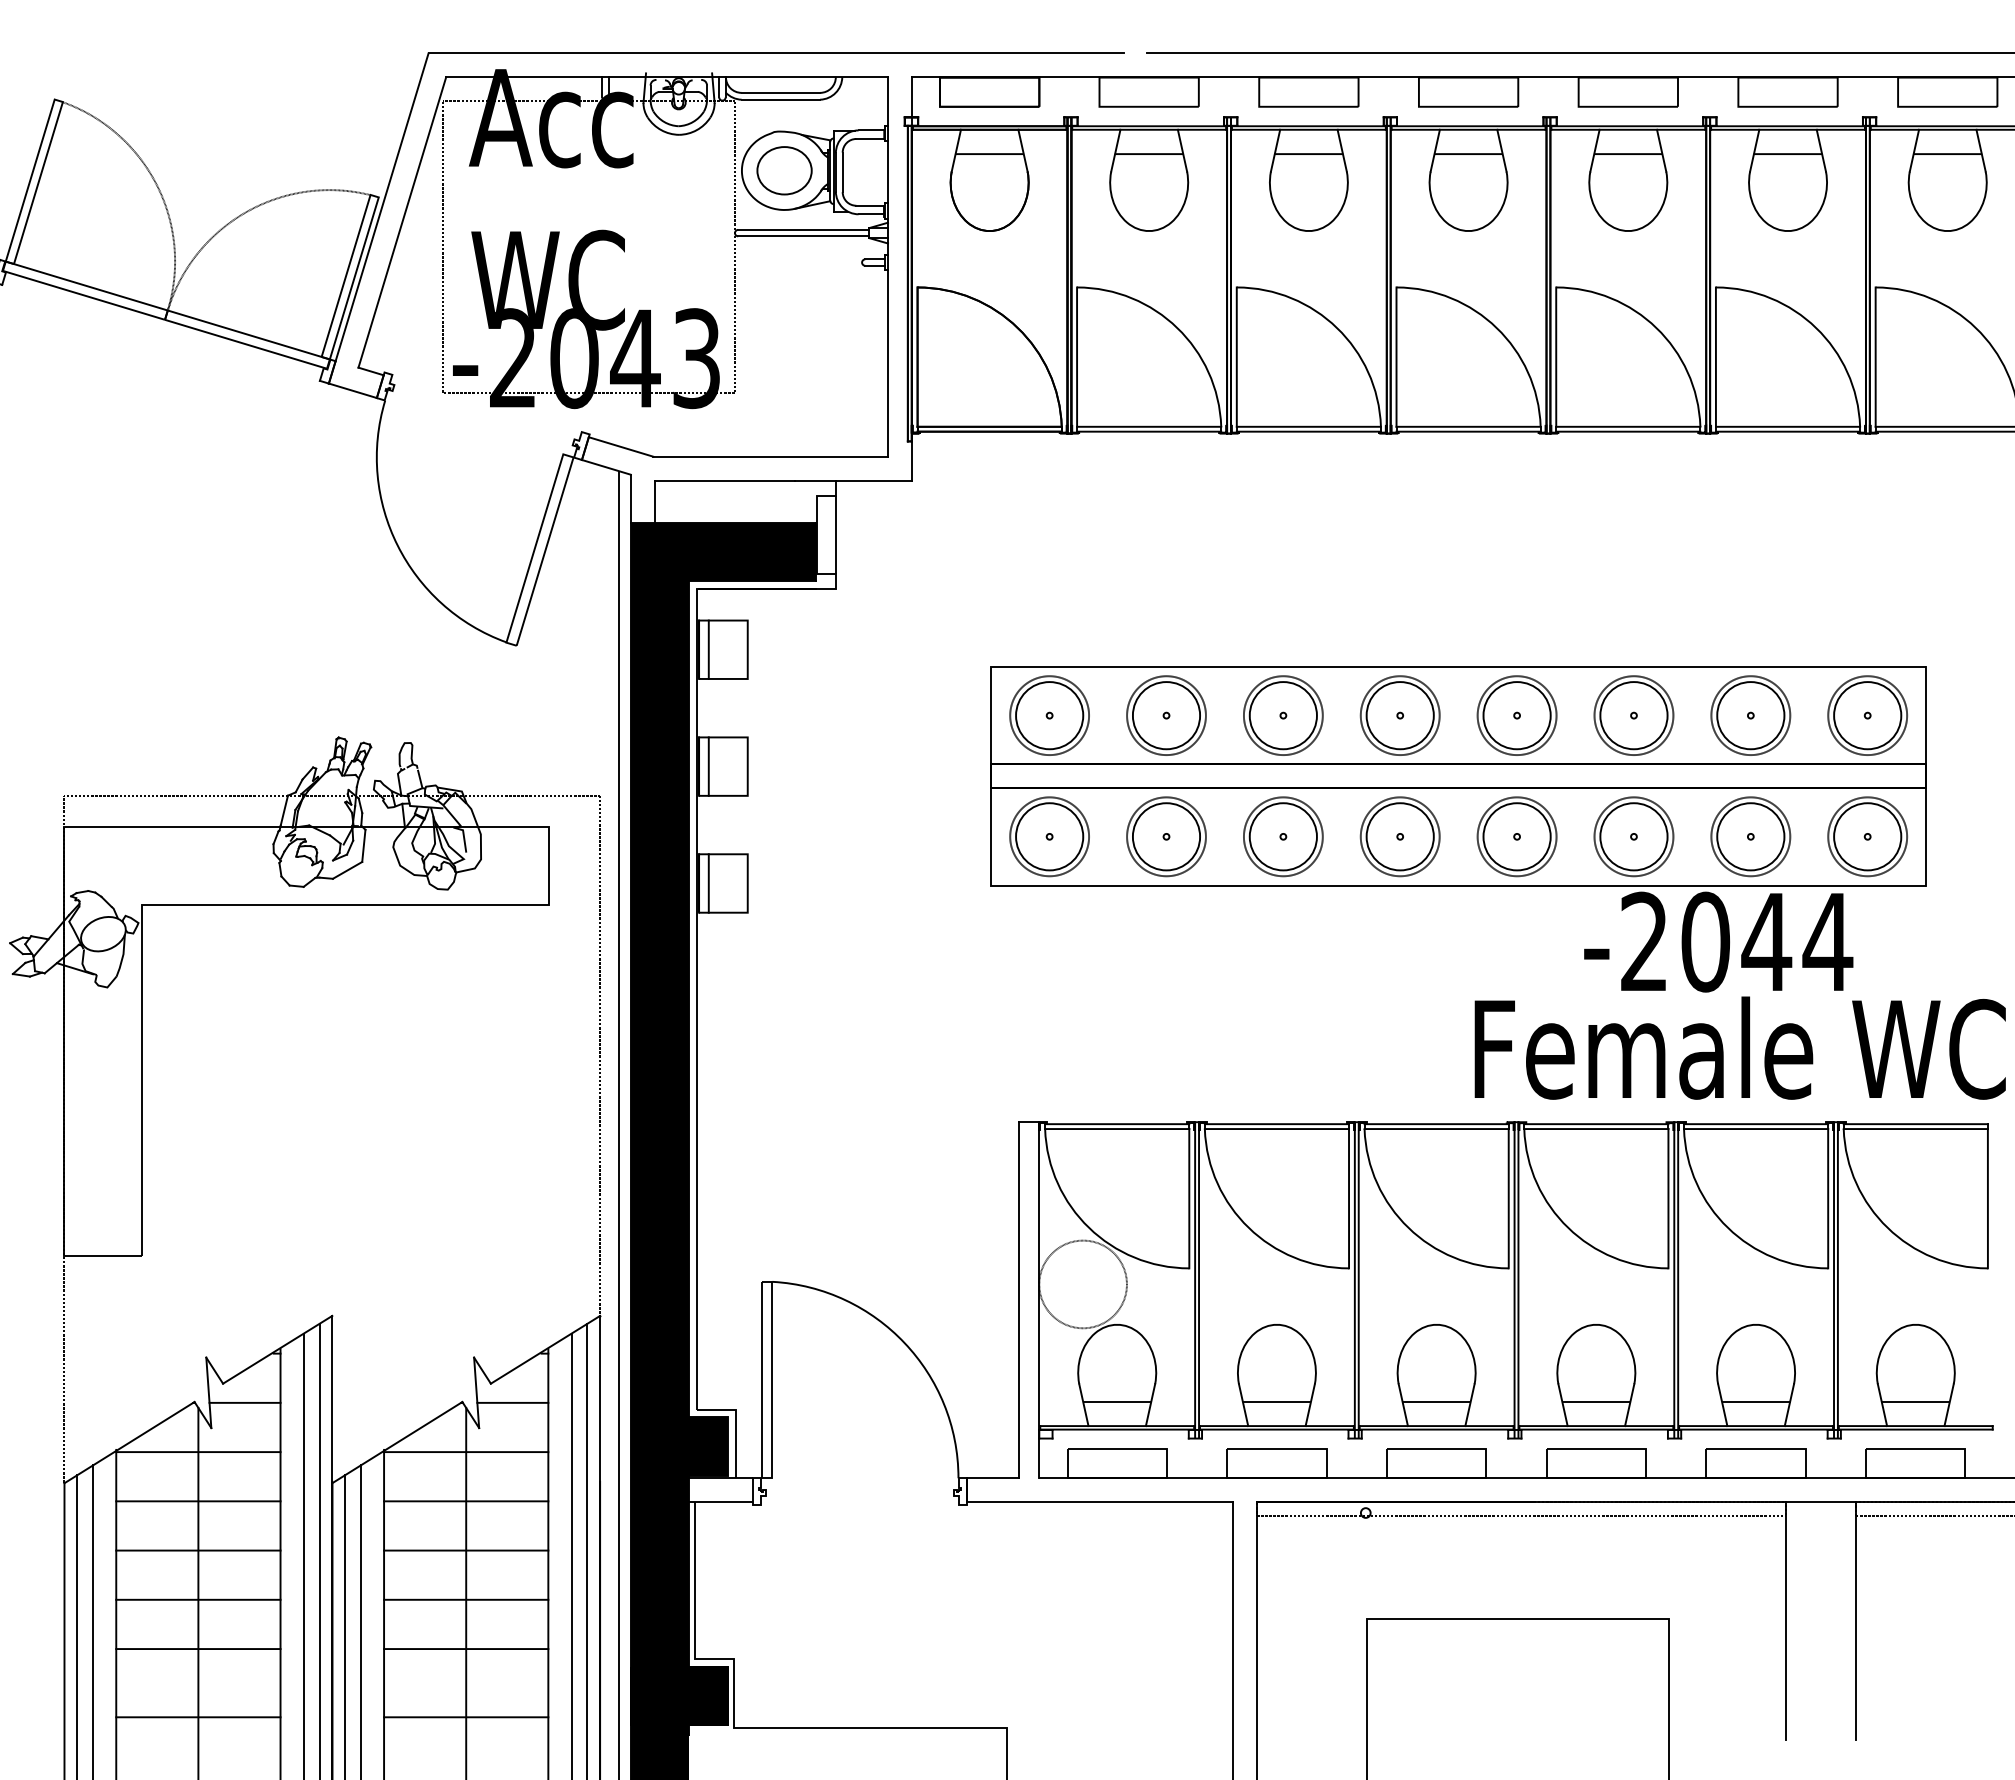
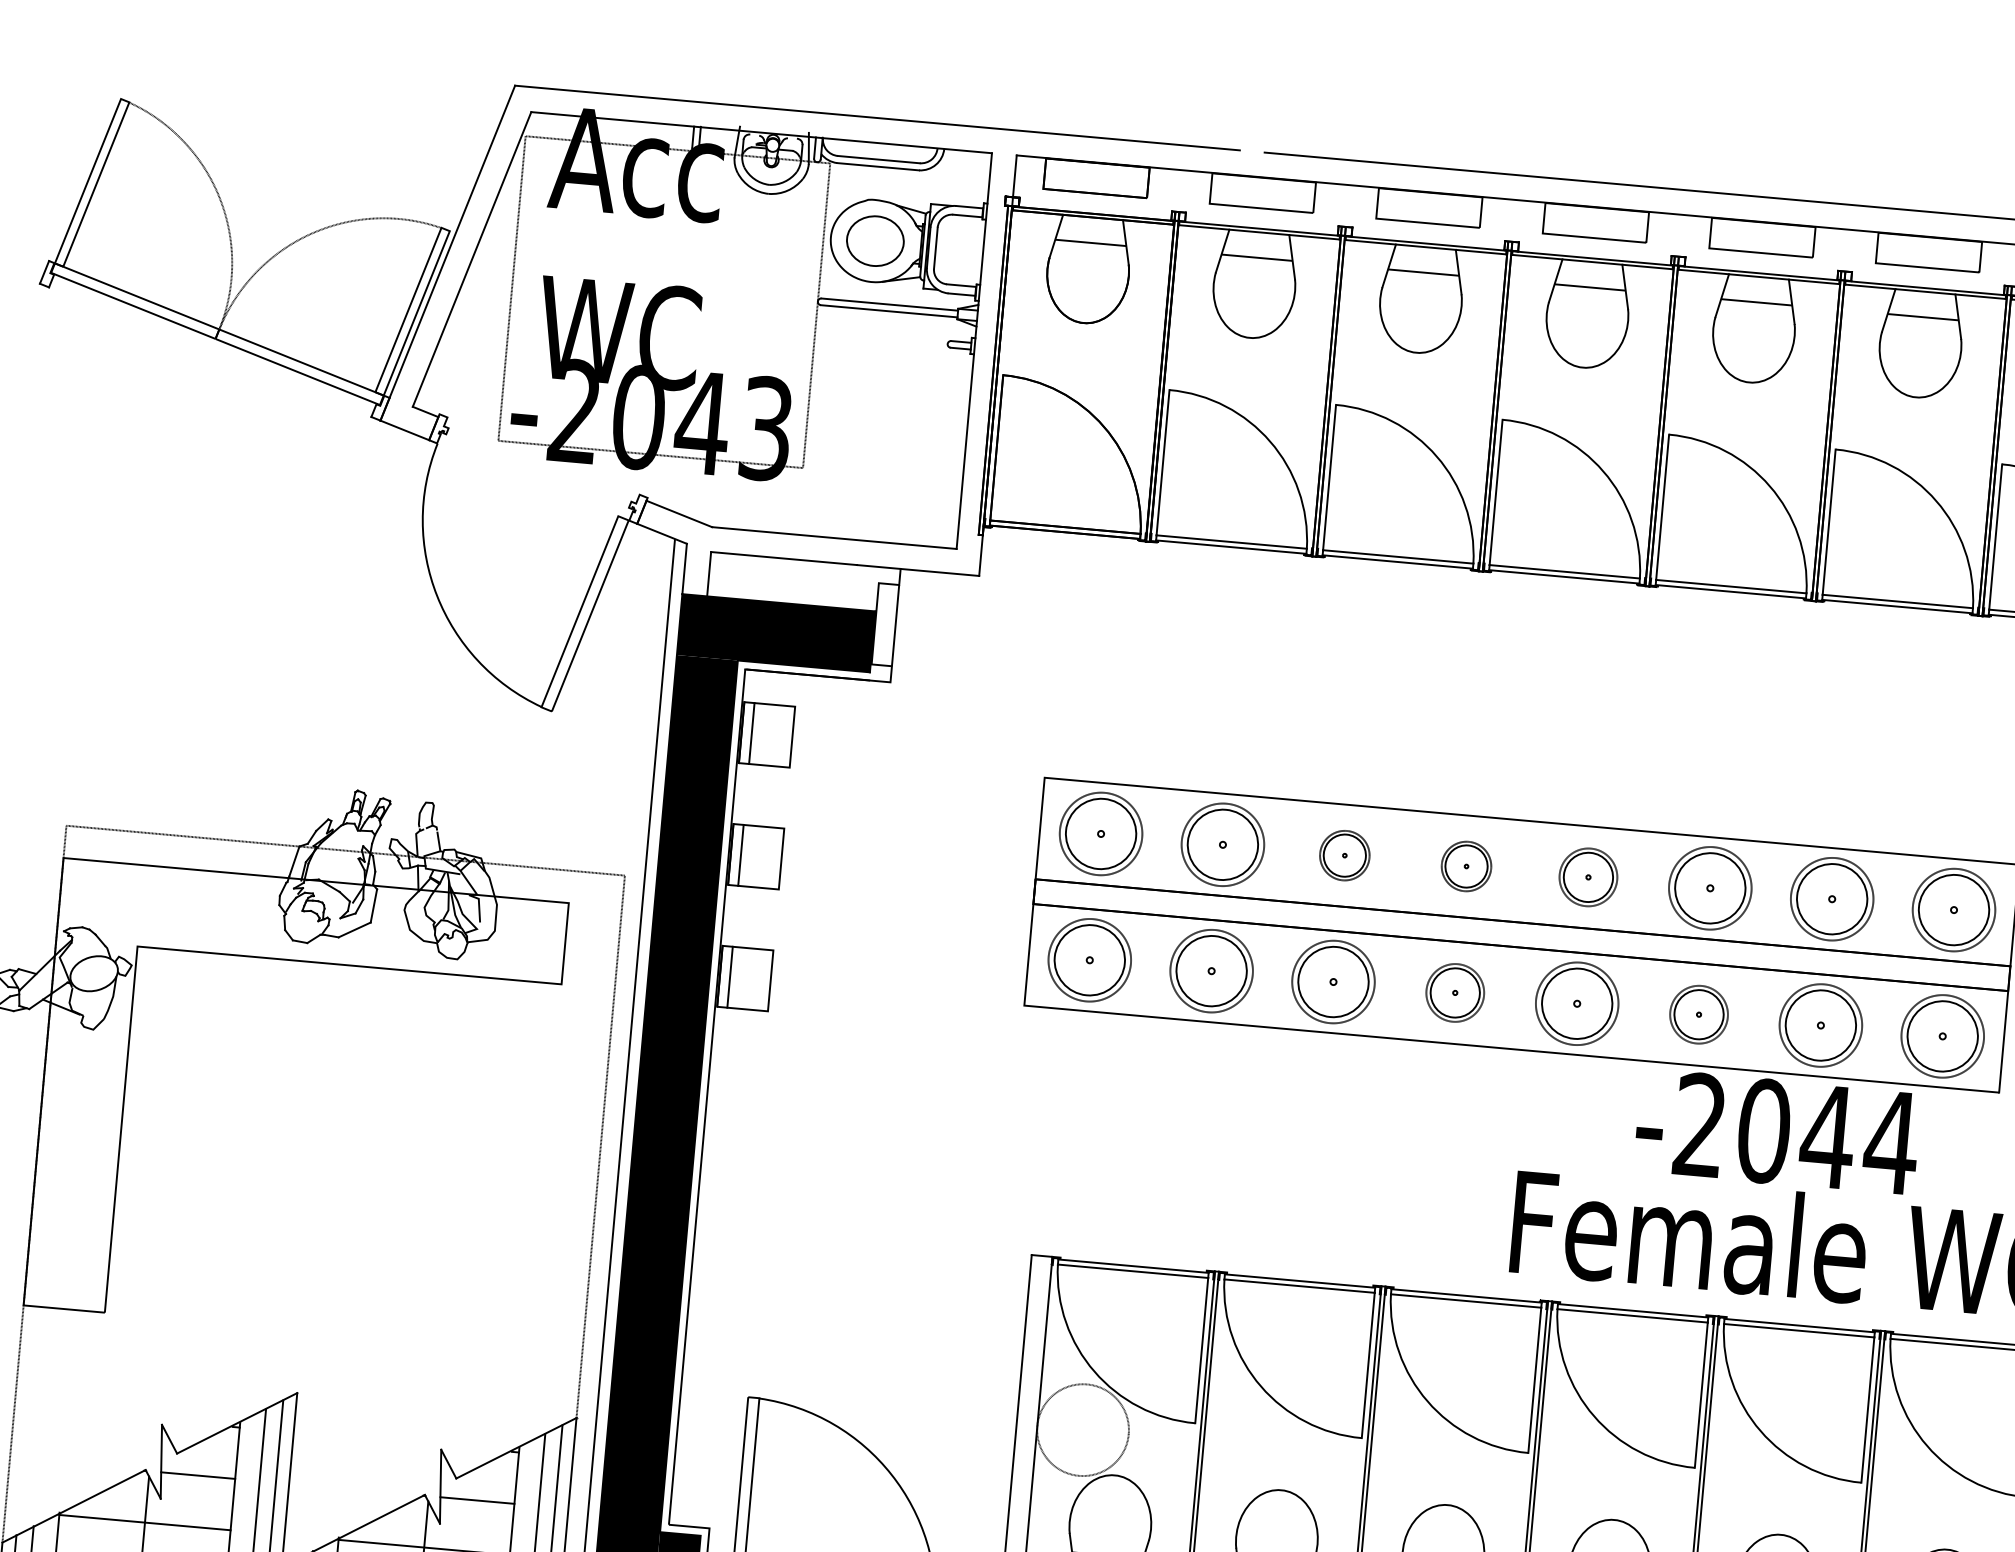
part: (1283, 715) -> (1344, 855), size x0.6
part: (1399, 715) -> (1465, 866), size x0.6
part: (1516, 715) -> (1587, 877), size x0.7
part: (1399, 836) -> (1454, 992), size x0.7
part: (1633, 836) -> (1698, 1014), size x0.7

